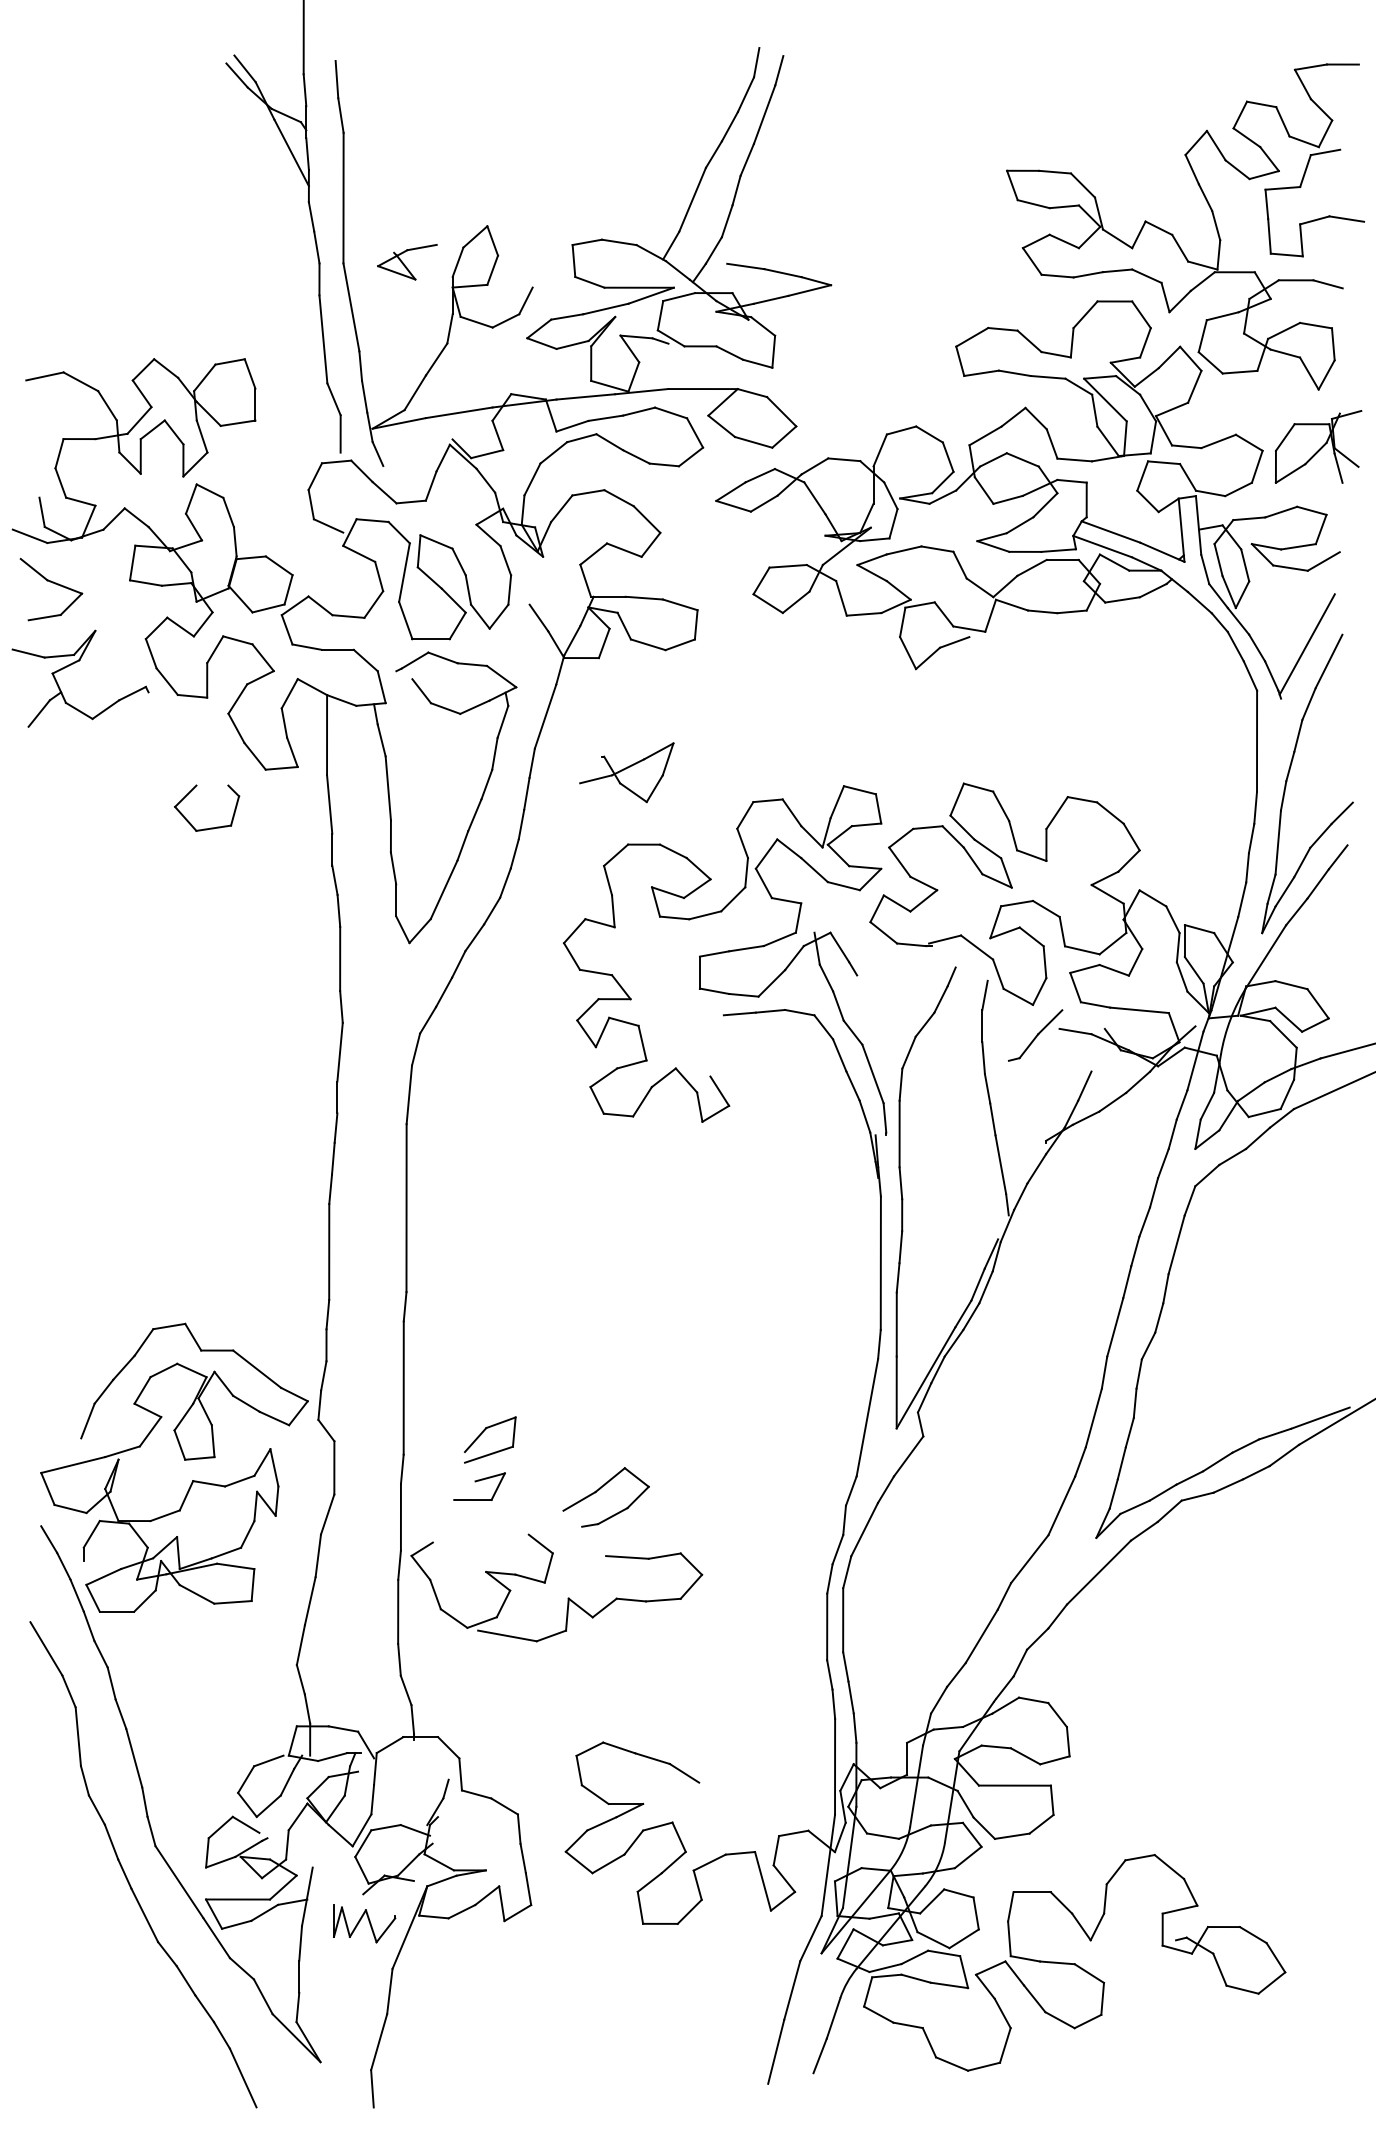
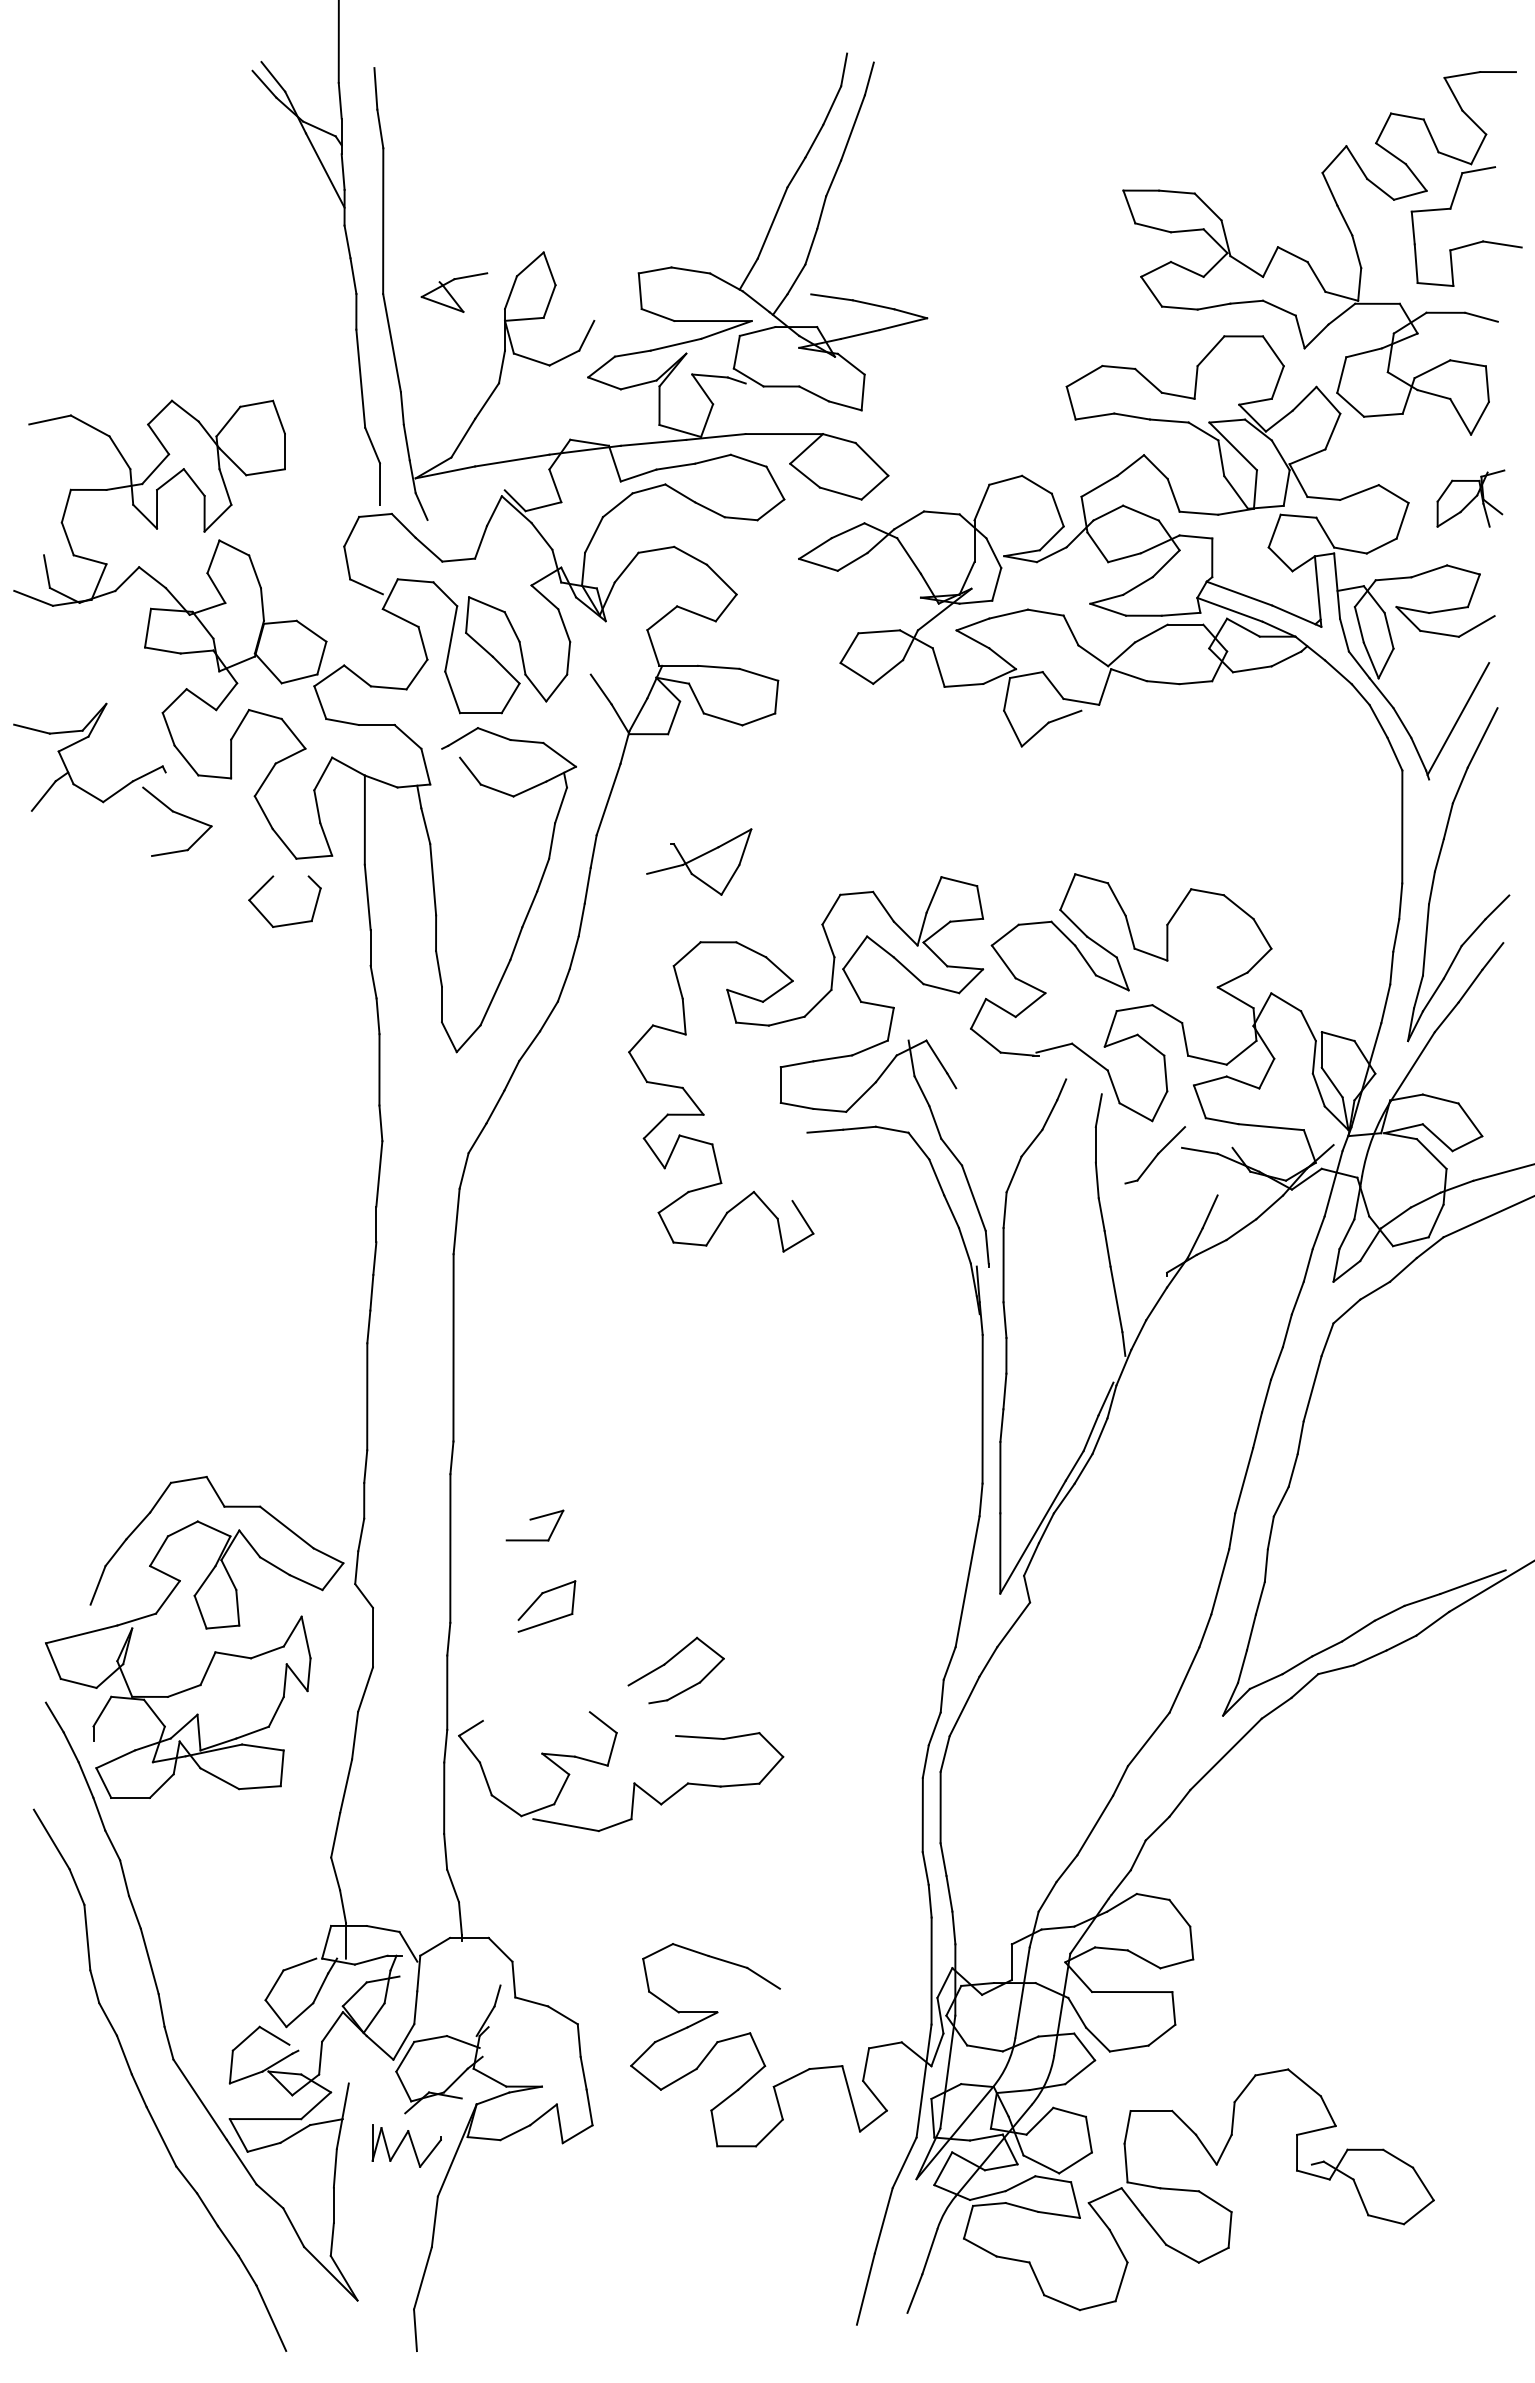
part: (1318, 446) -> (1470, 498), size x0.7
part: (54, 583) -> (180, 815), moved
part: (209, 827) -> (287, 923), moved
part: (479, 1486) -> (534, 1525), moved

